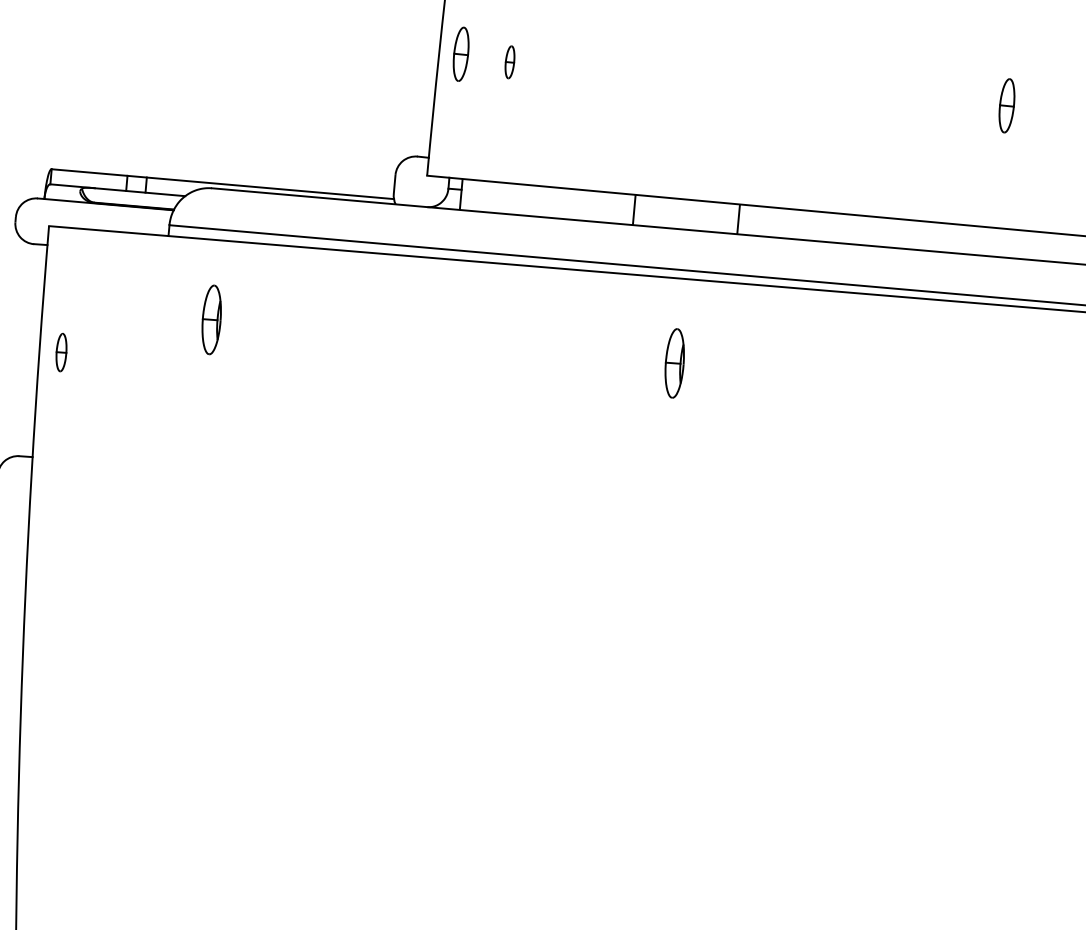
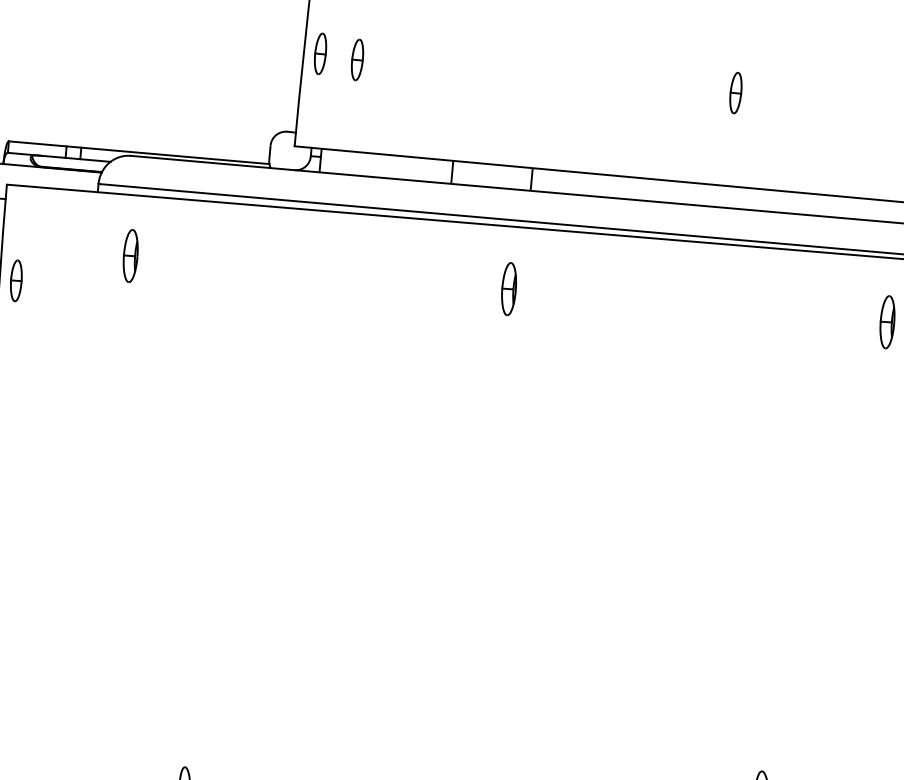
part: (509, 61) -> (357, 59), size x1.67
part: (61, 352) -> (16, 280), size x1.43
part: (673, 363) -> (508, 289), moved

